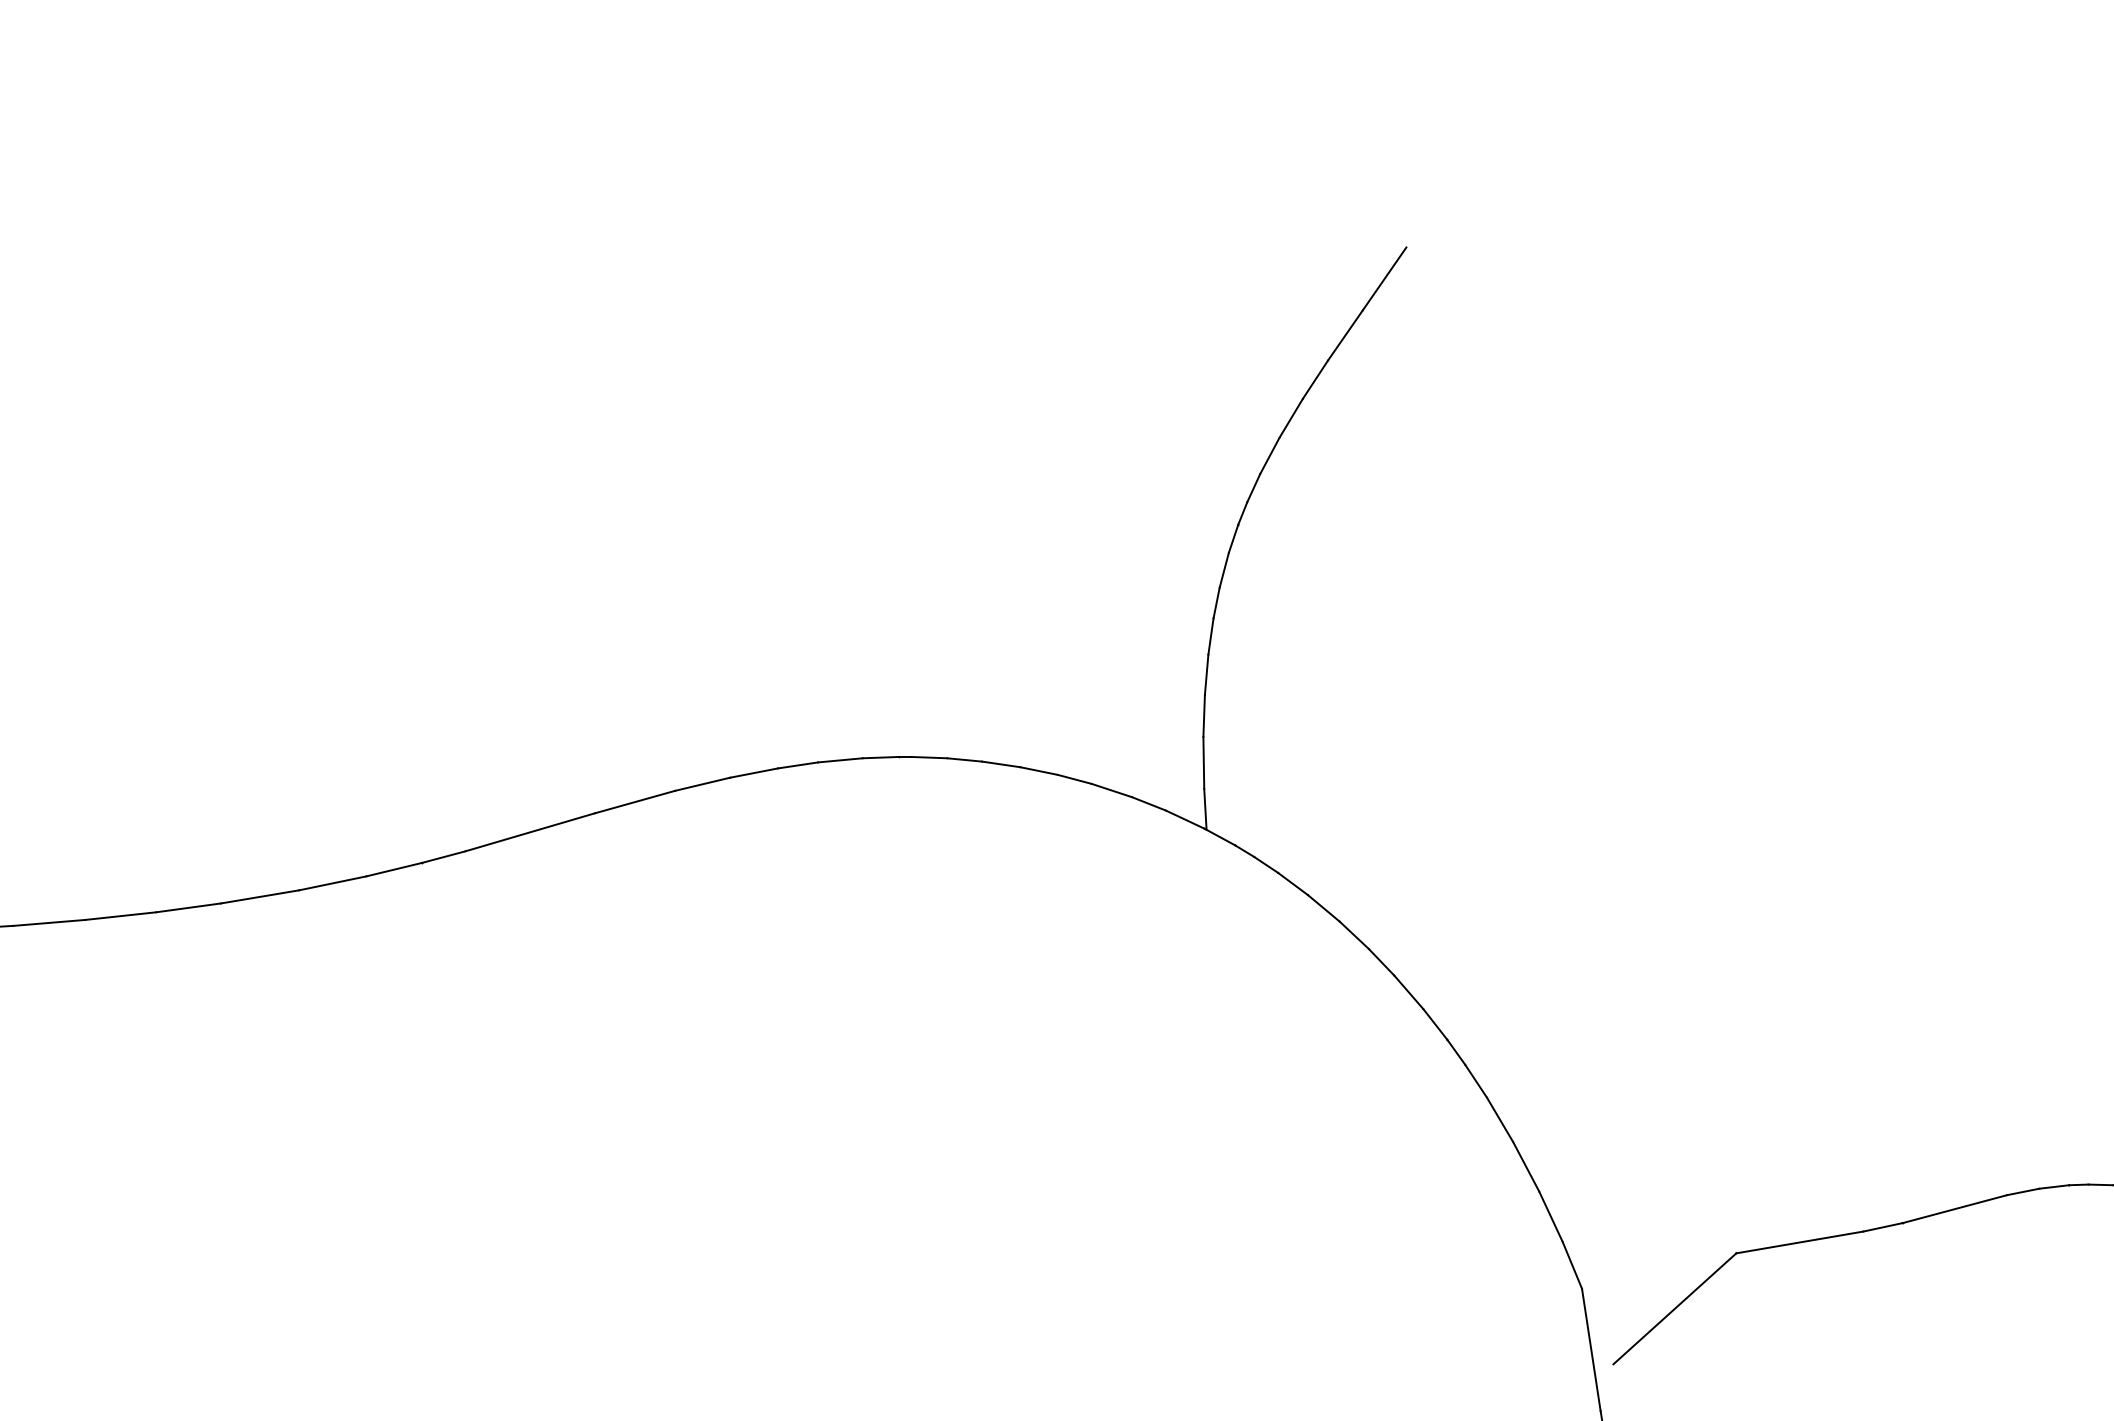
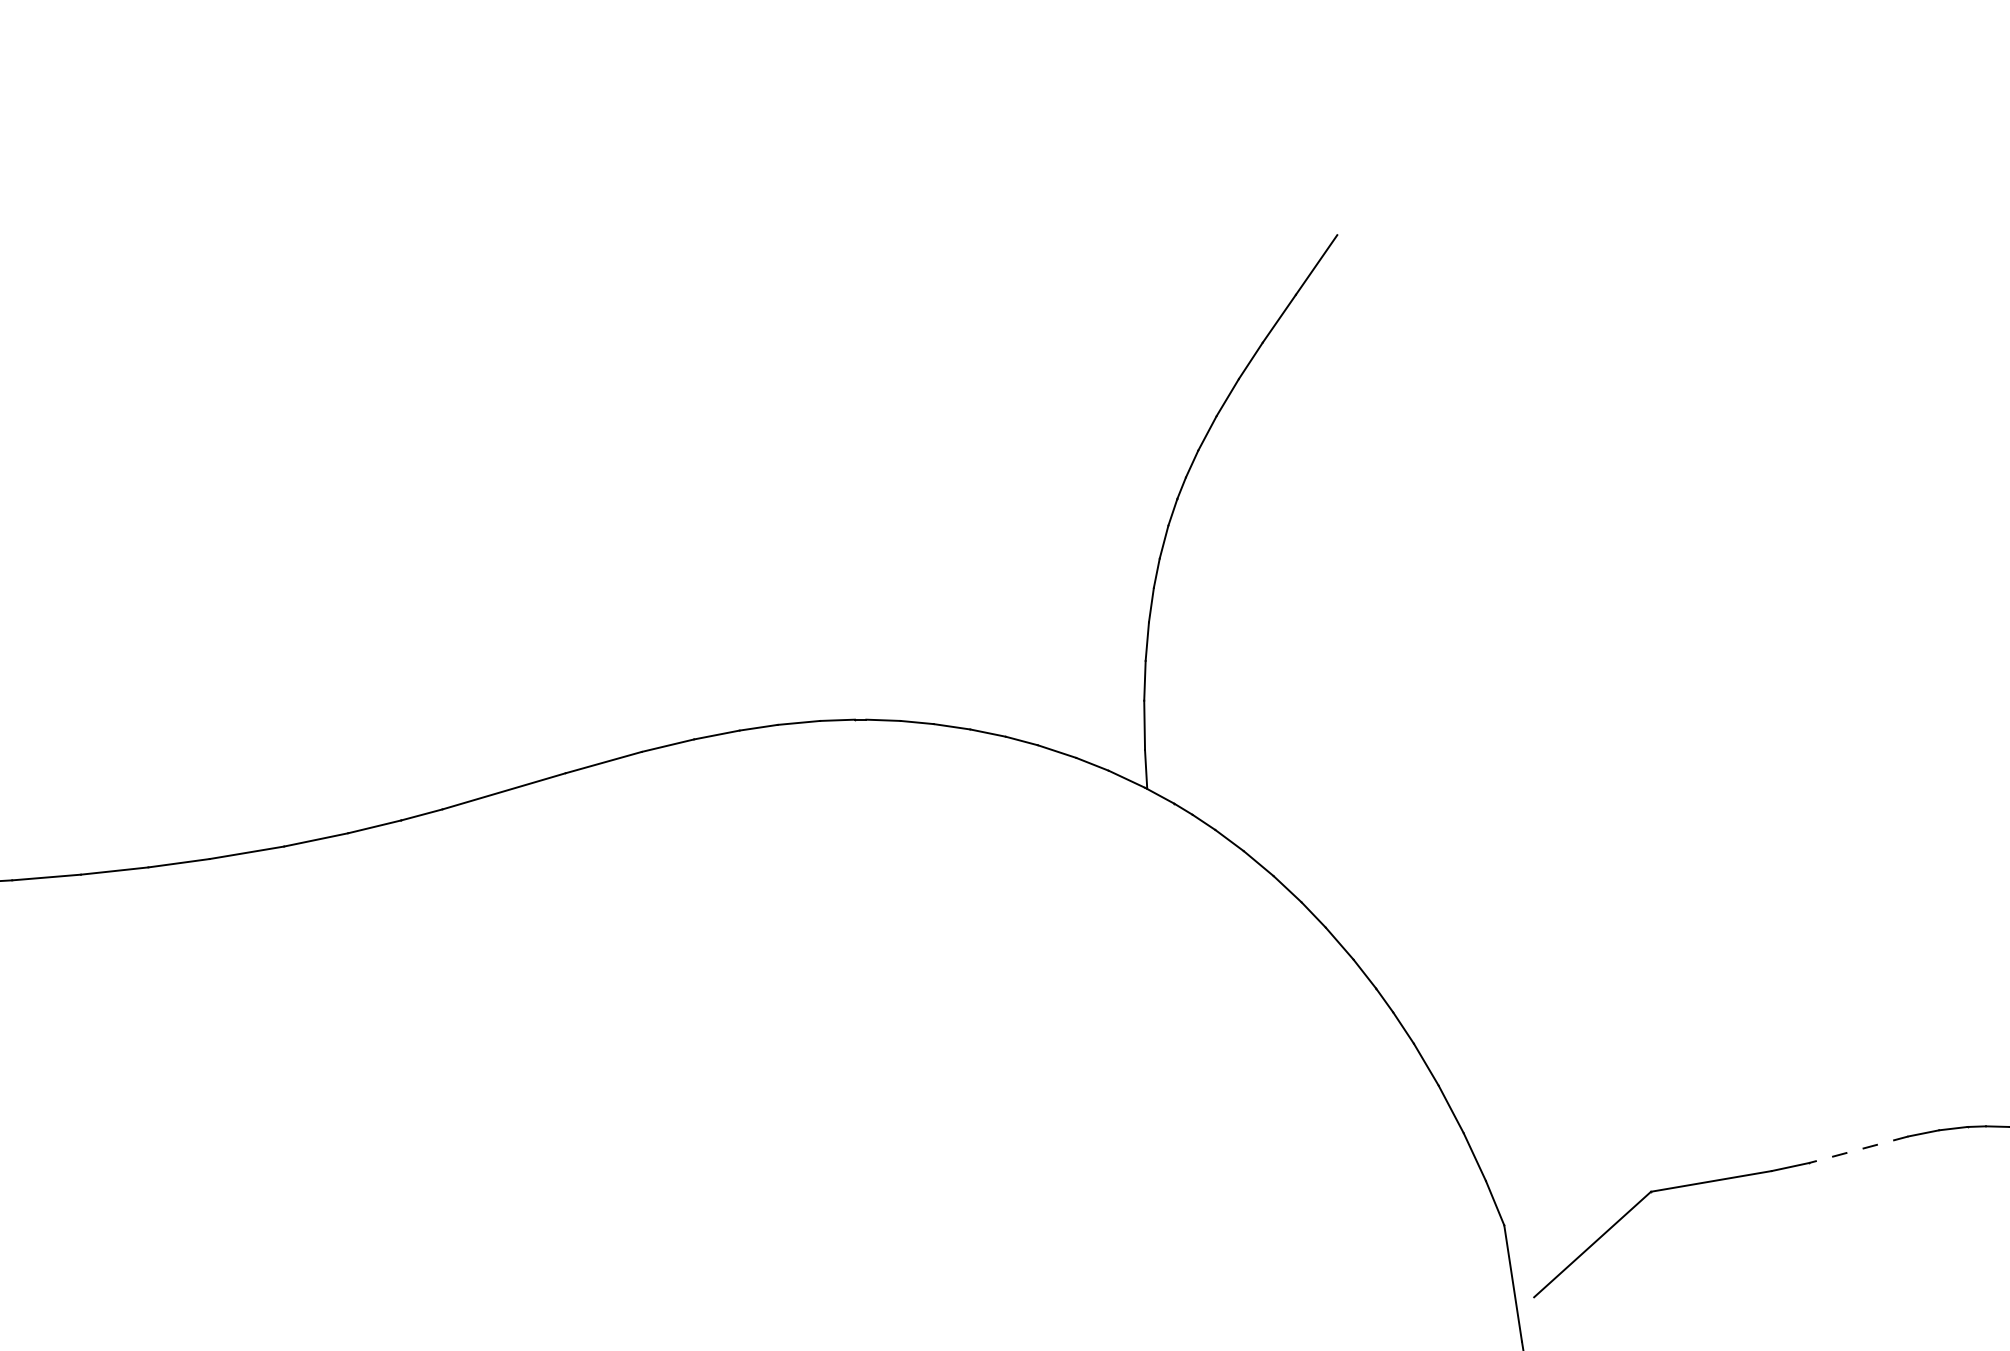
line: (1954, 1209) -> (1858, 1150), solid -> dashed

